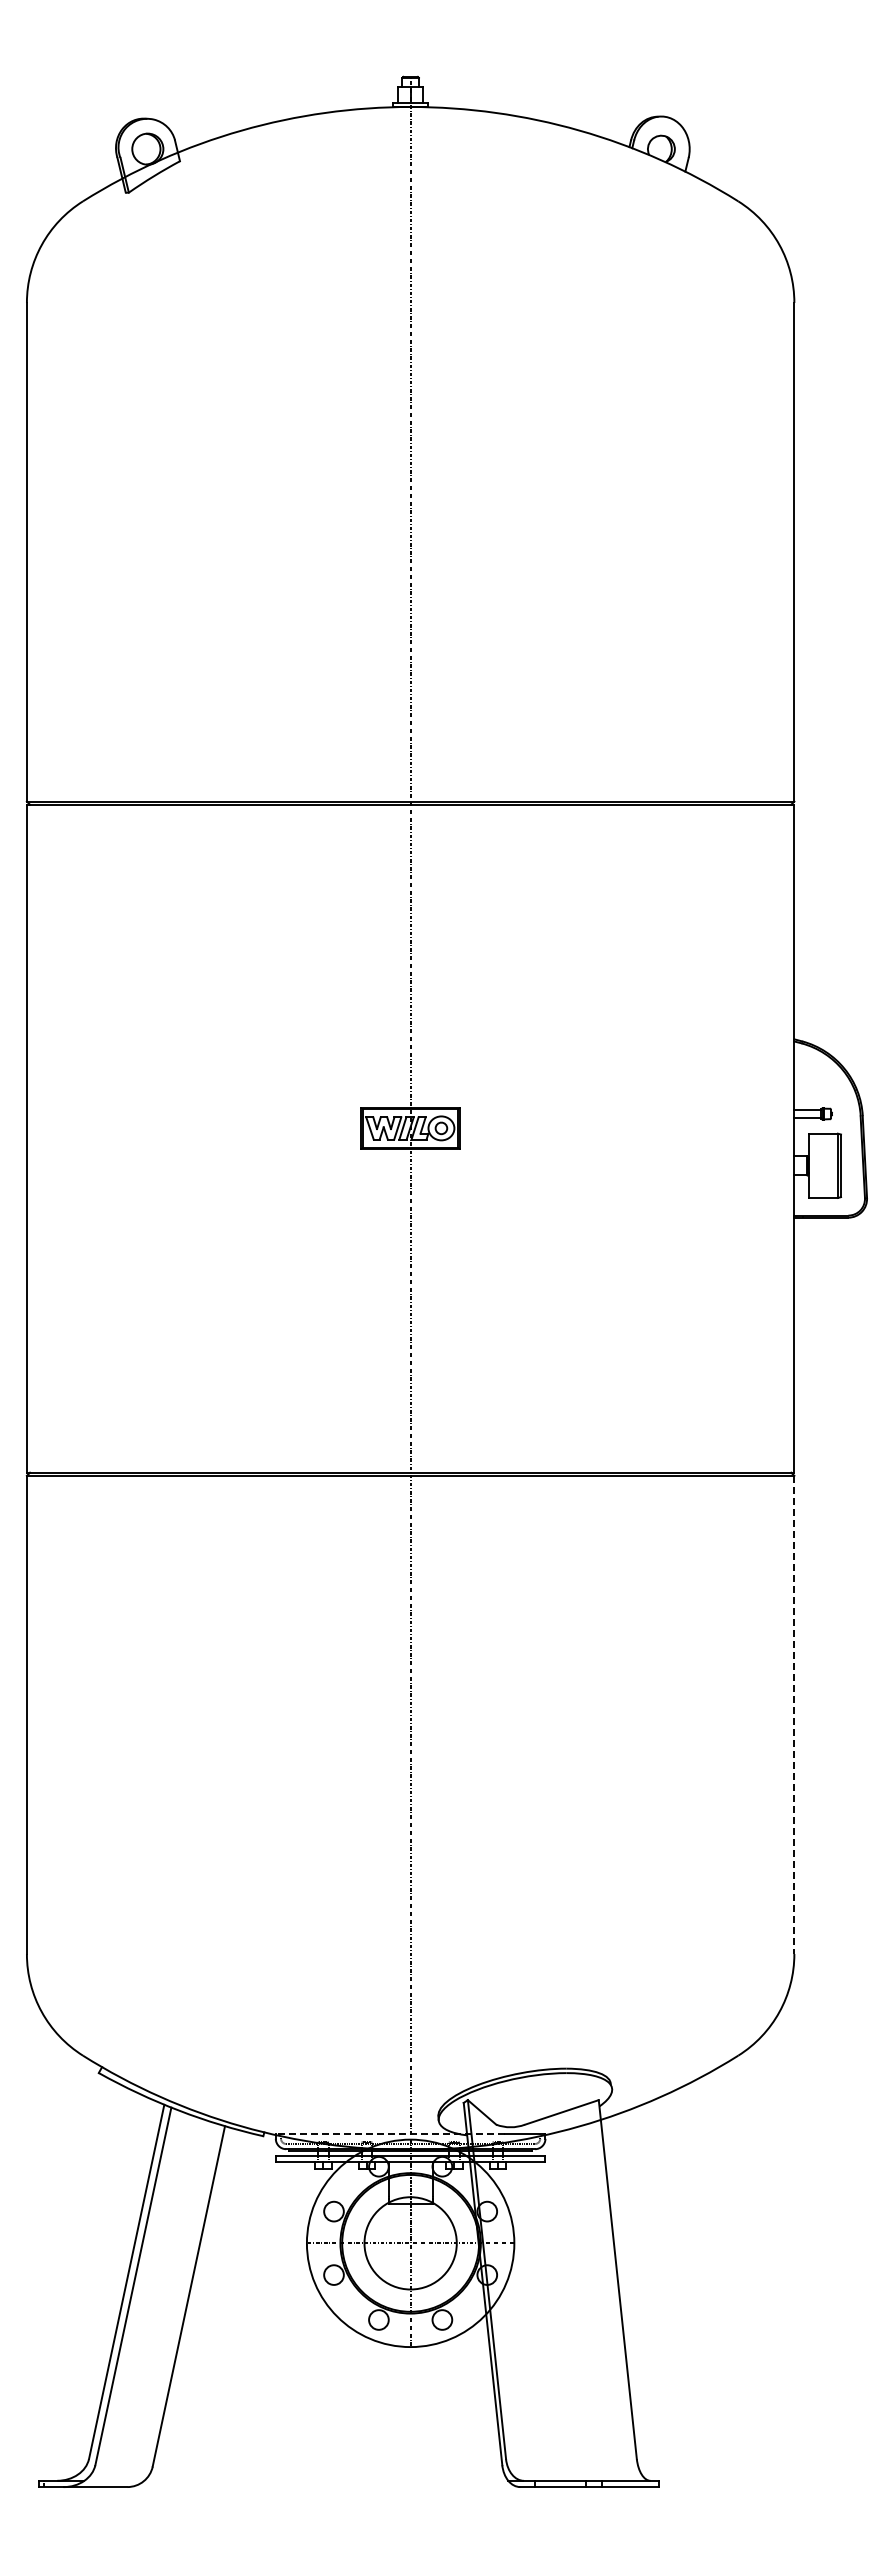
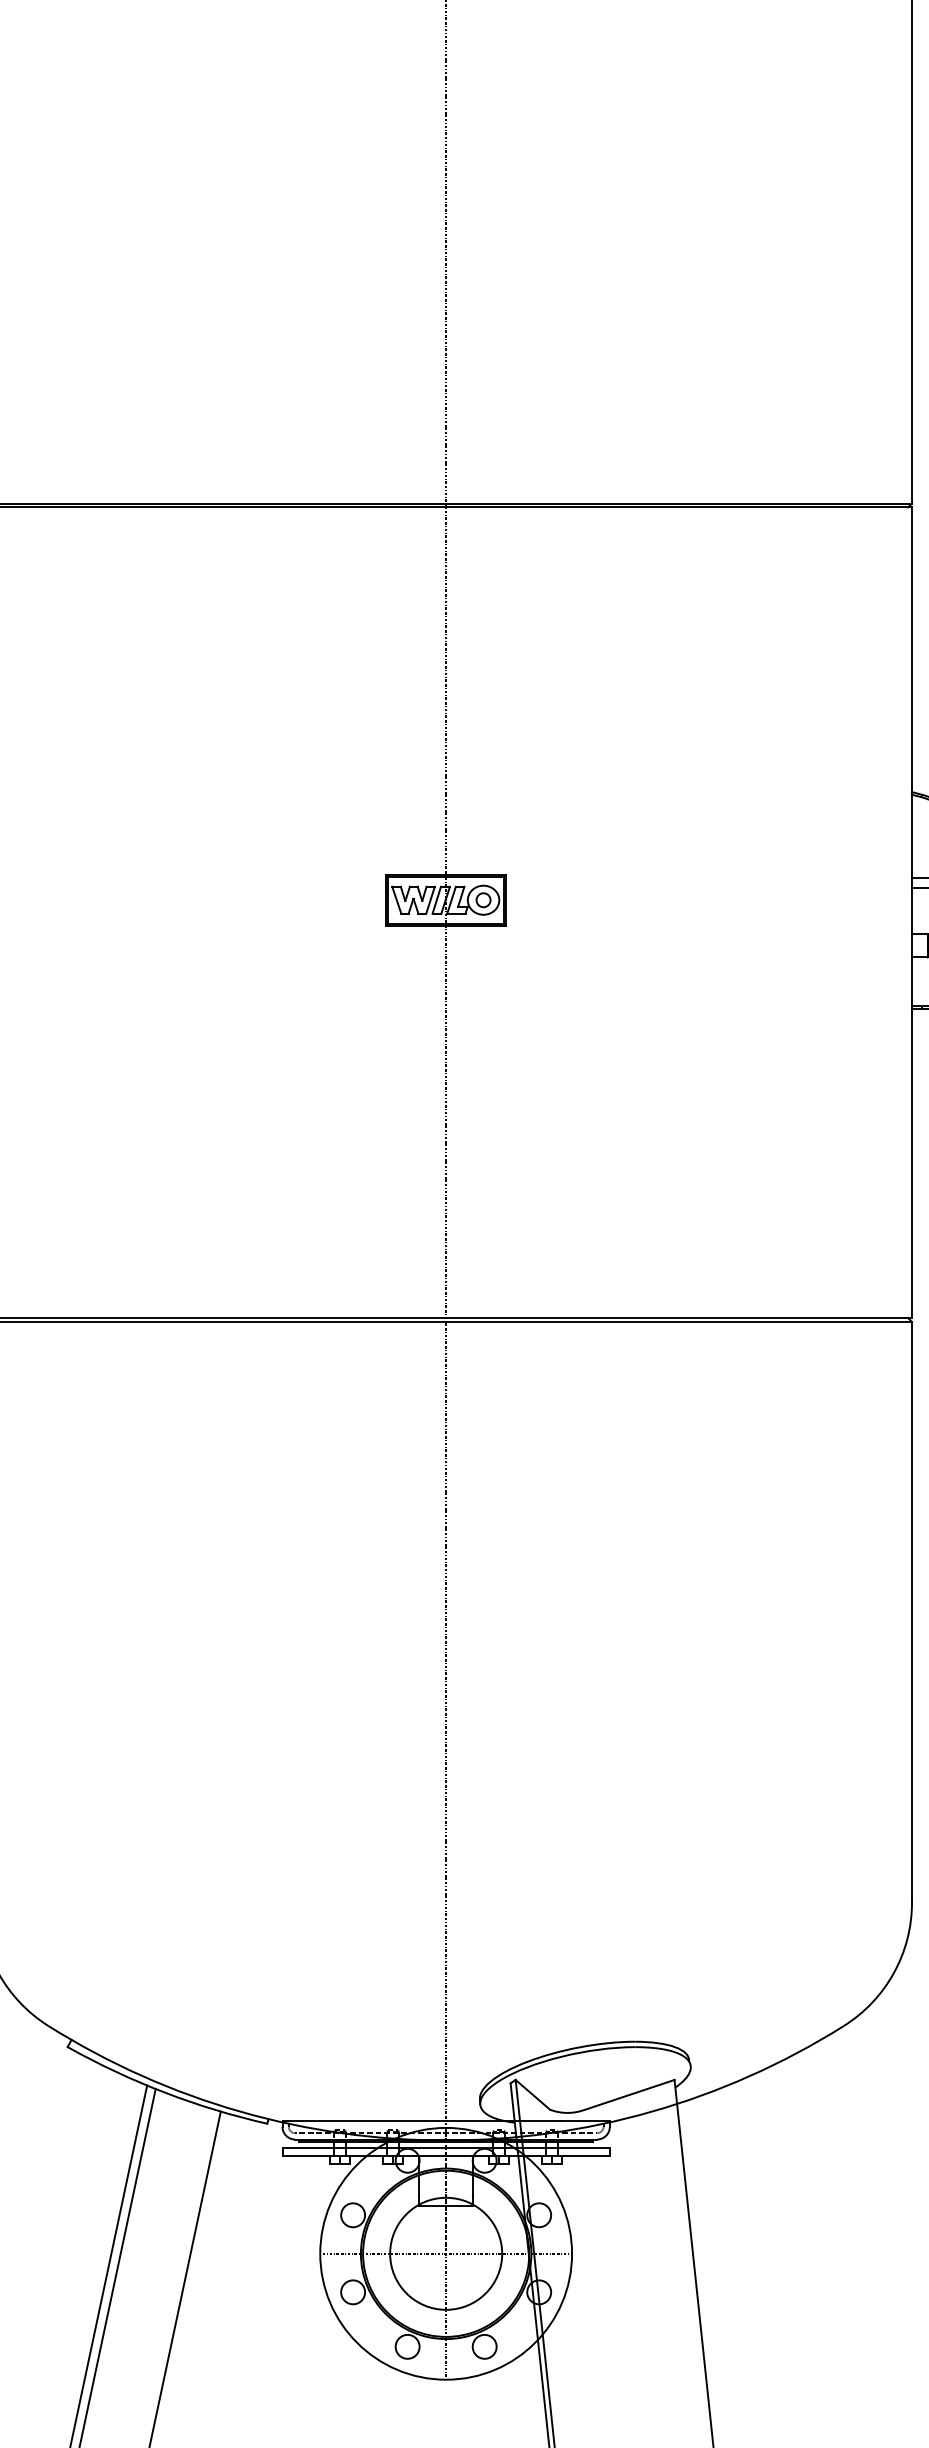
line: (794, 1715) -> (912, 1612), dashed -> solid
line: (390, 2133) -> (421, 2120), dashed -> solid

